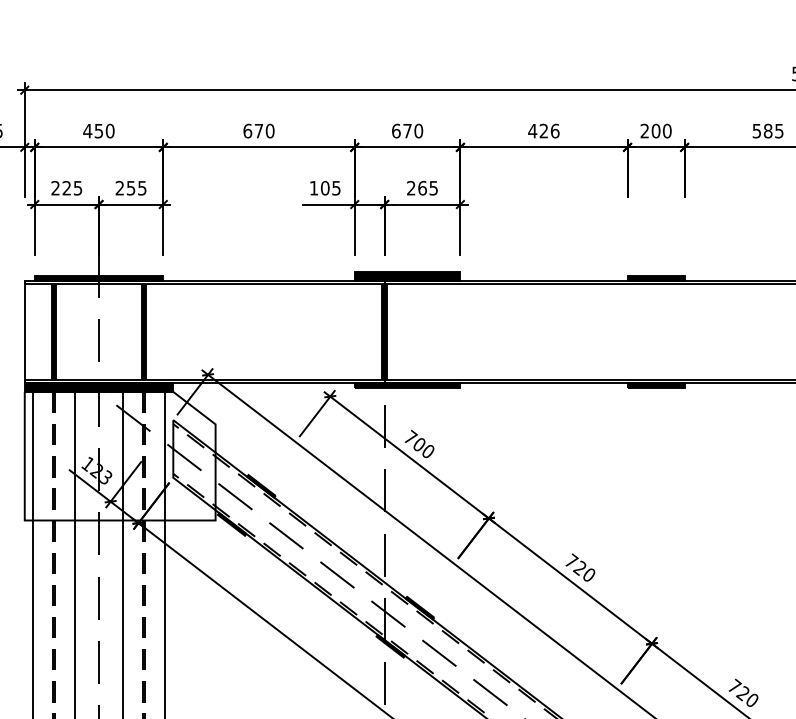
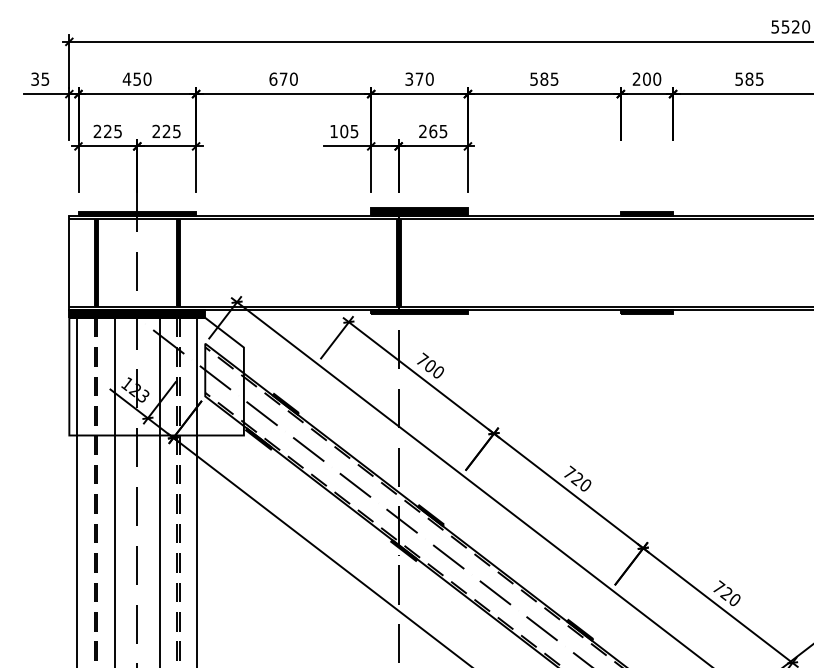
text: (396, 130) -> (409, 78), 670 -> 370
text: (543, 130) -> (543, 78), 426 -> 585
text: (130, 188) -> (166, 131), 255 -> 225

